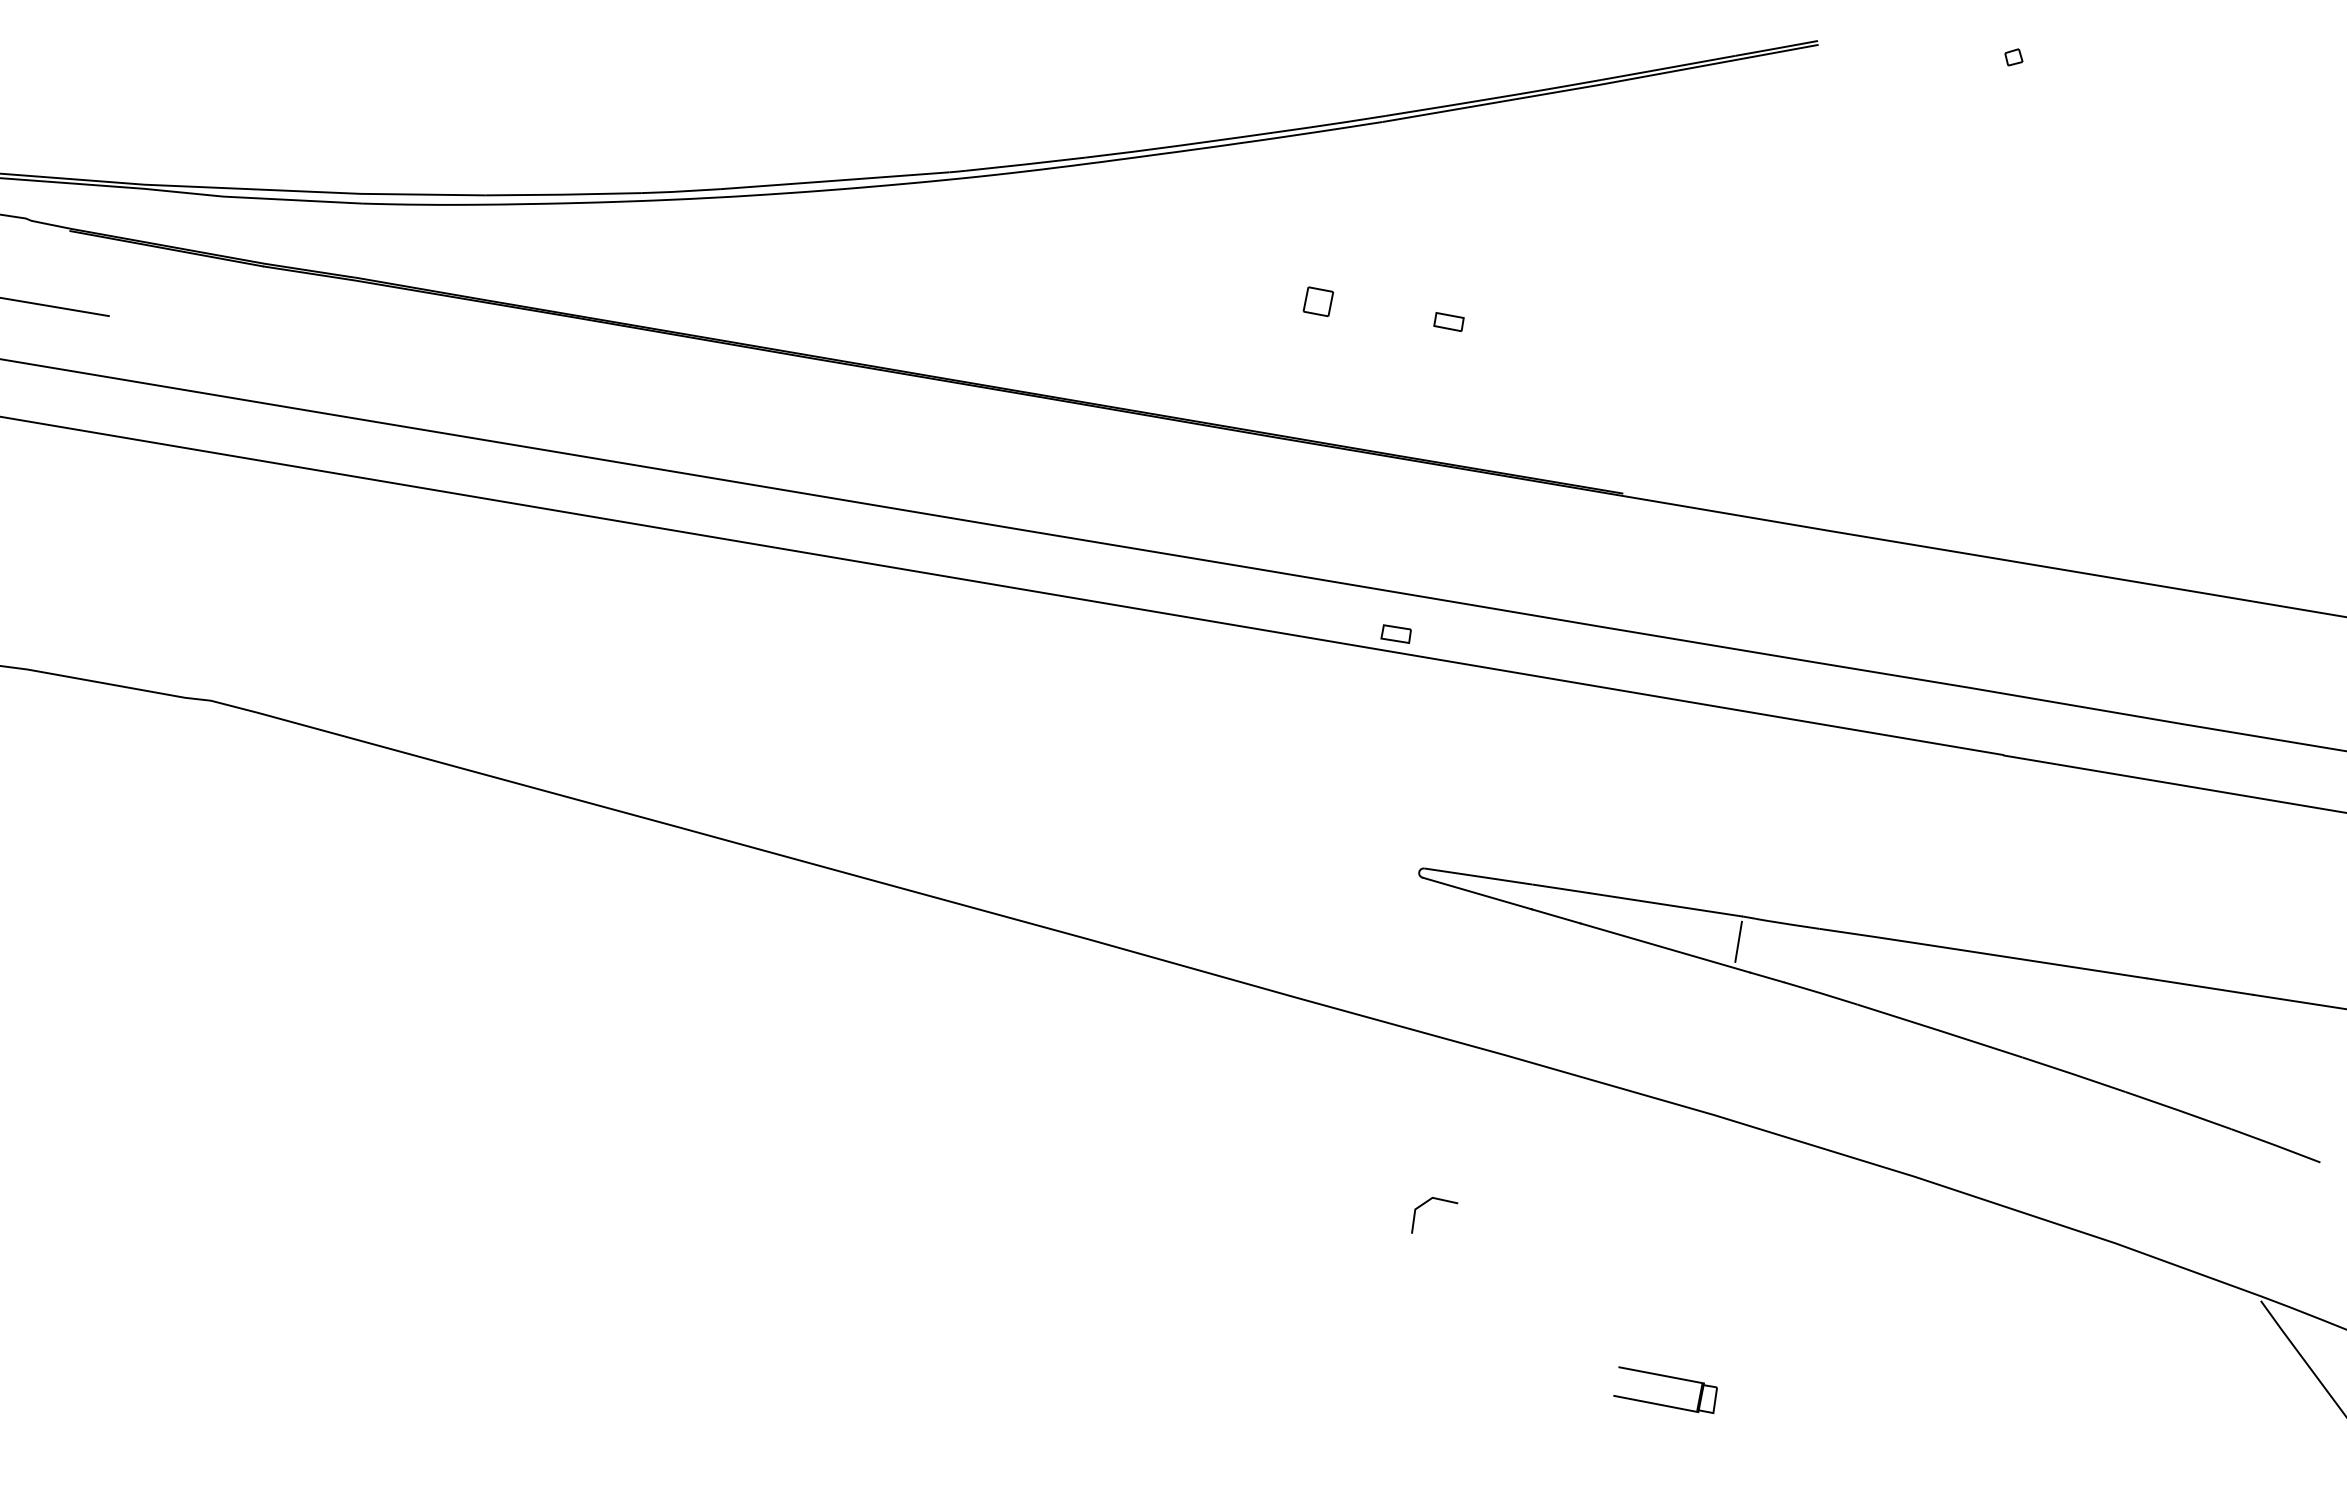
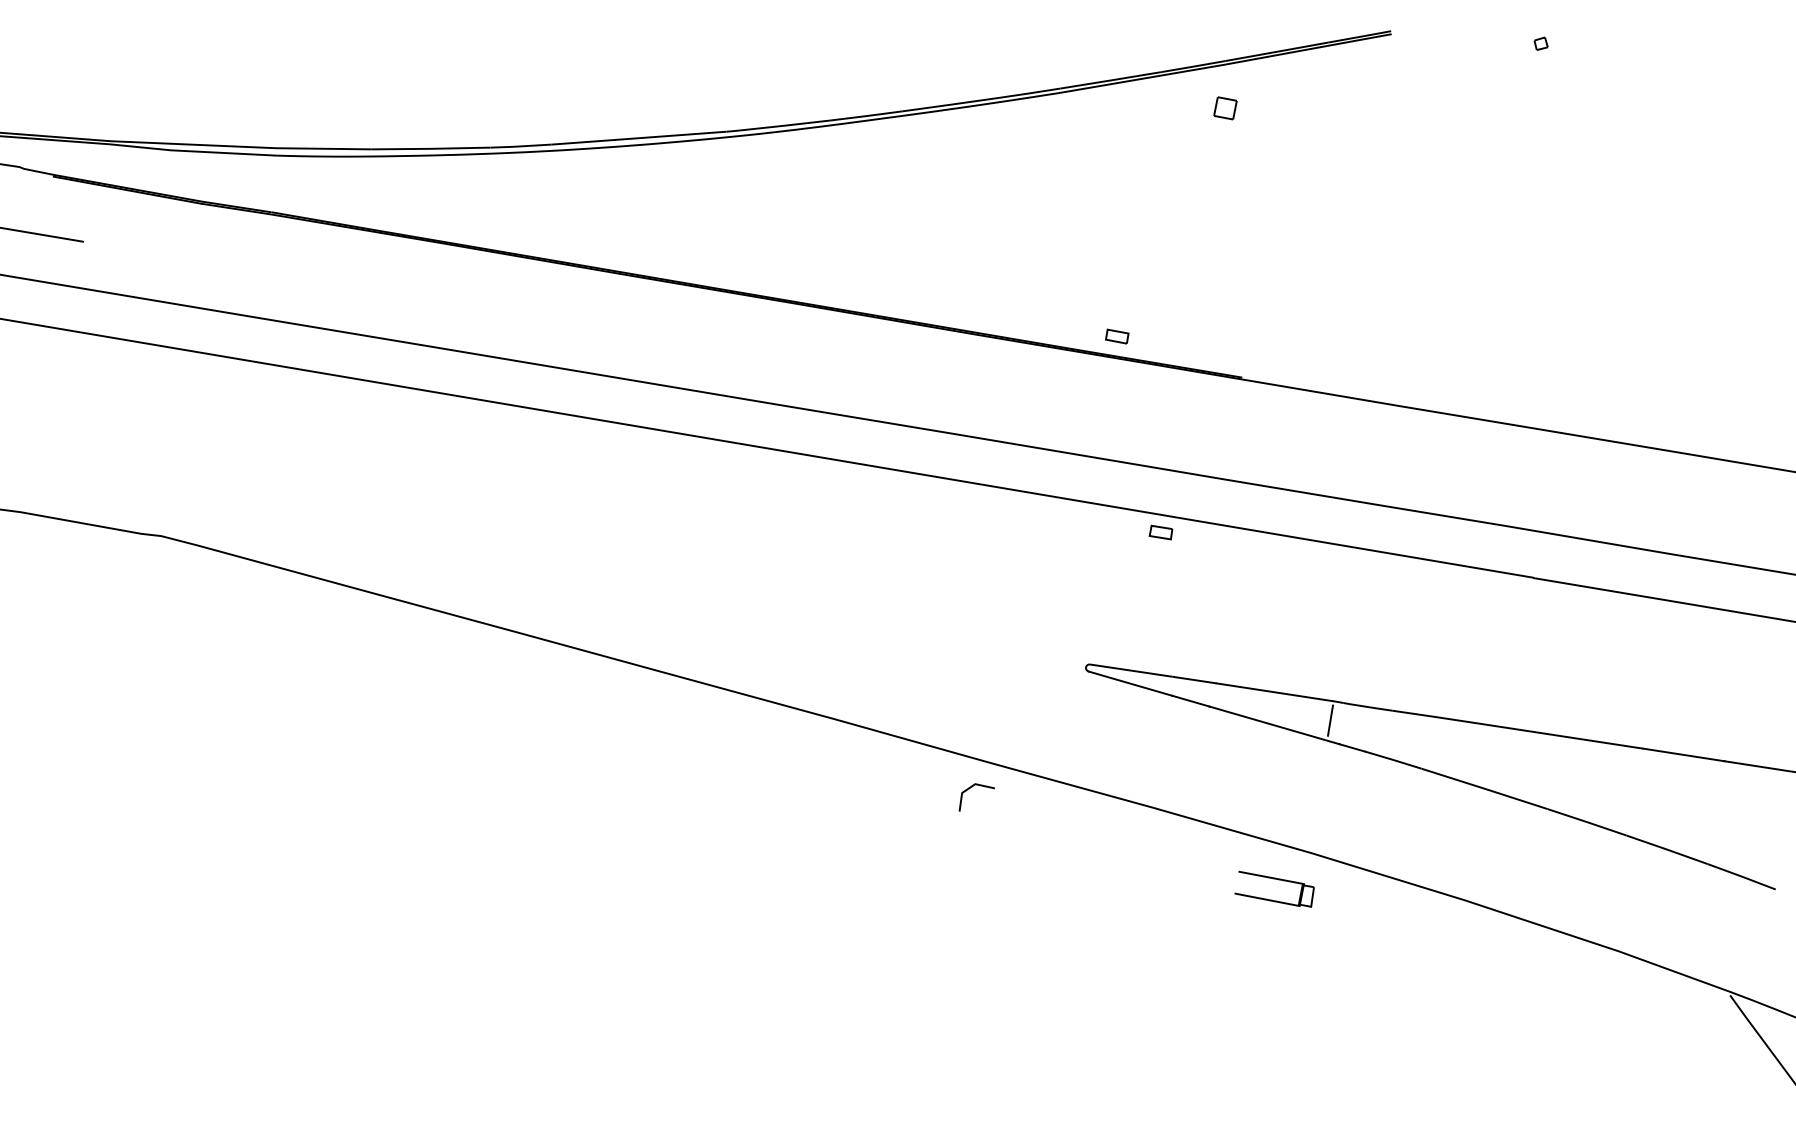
part: (1318, 301) -> (1225, 108), moved
part: (1448, 321) -> (1116, 336), moved
part: (1395, 633) -> (1160, 532), moved
line: (1427, 1202) -> (971, 787), moved
part: (1666, 1377) -> (1275, 879), moved

